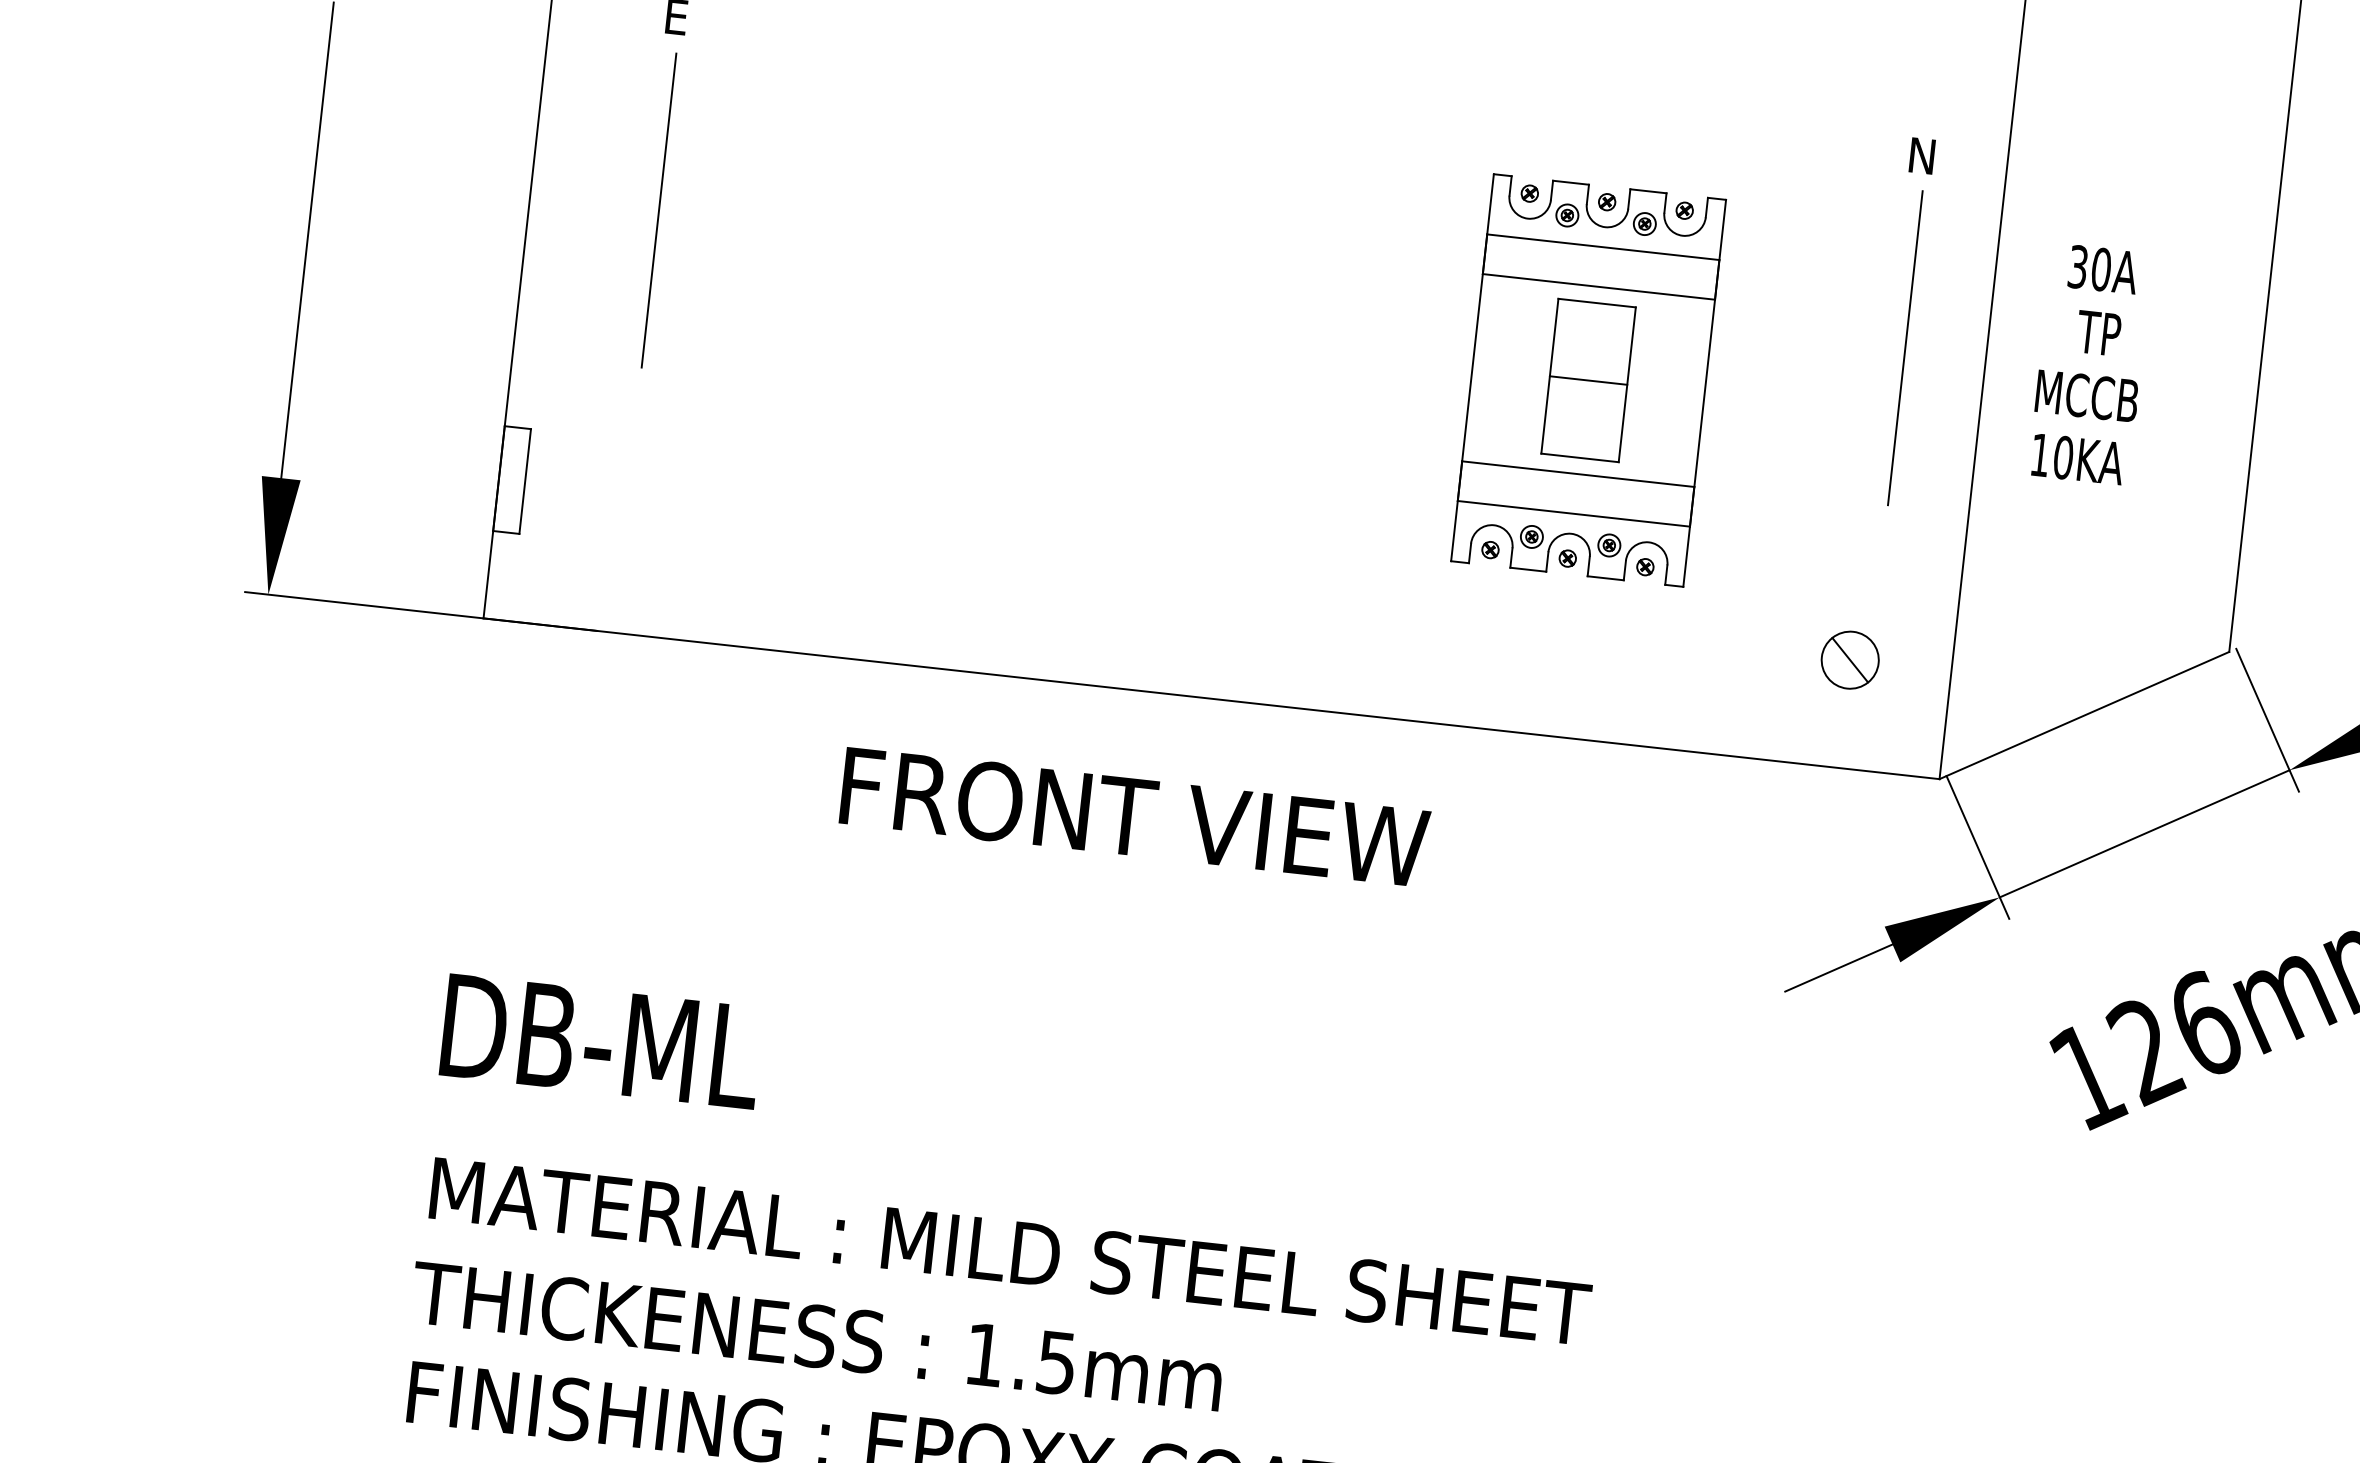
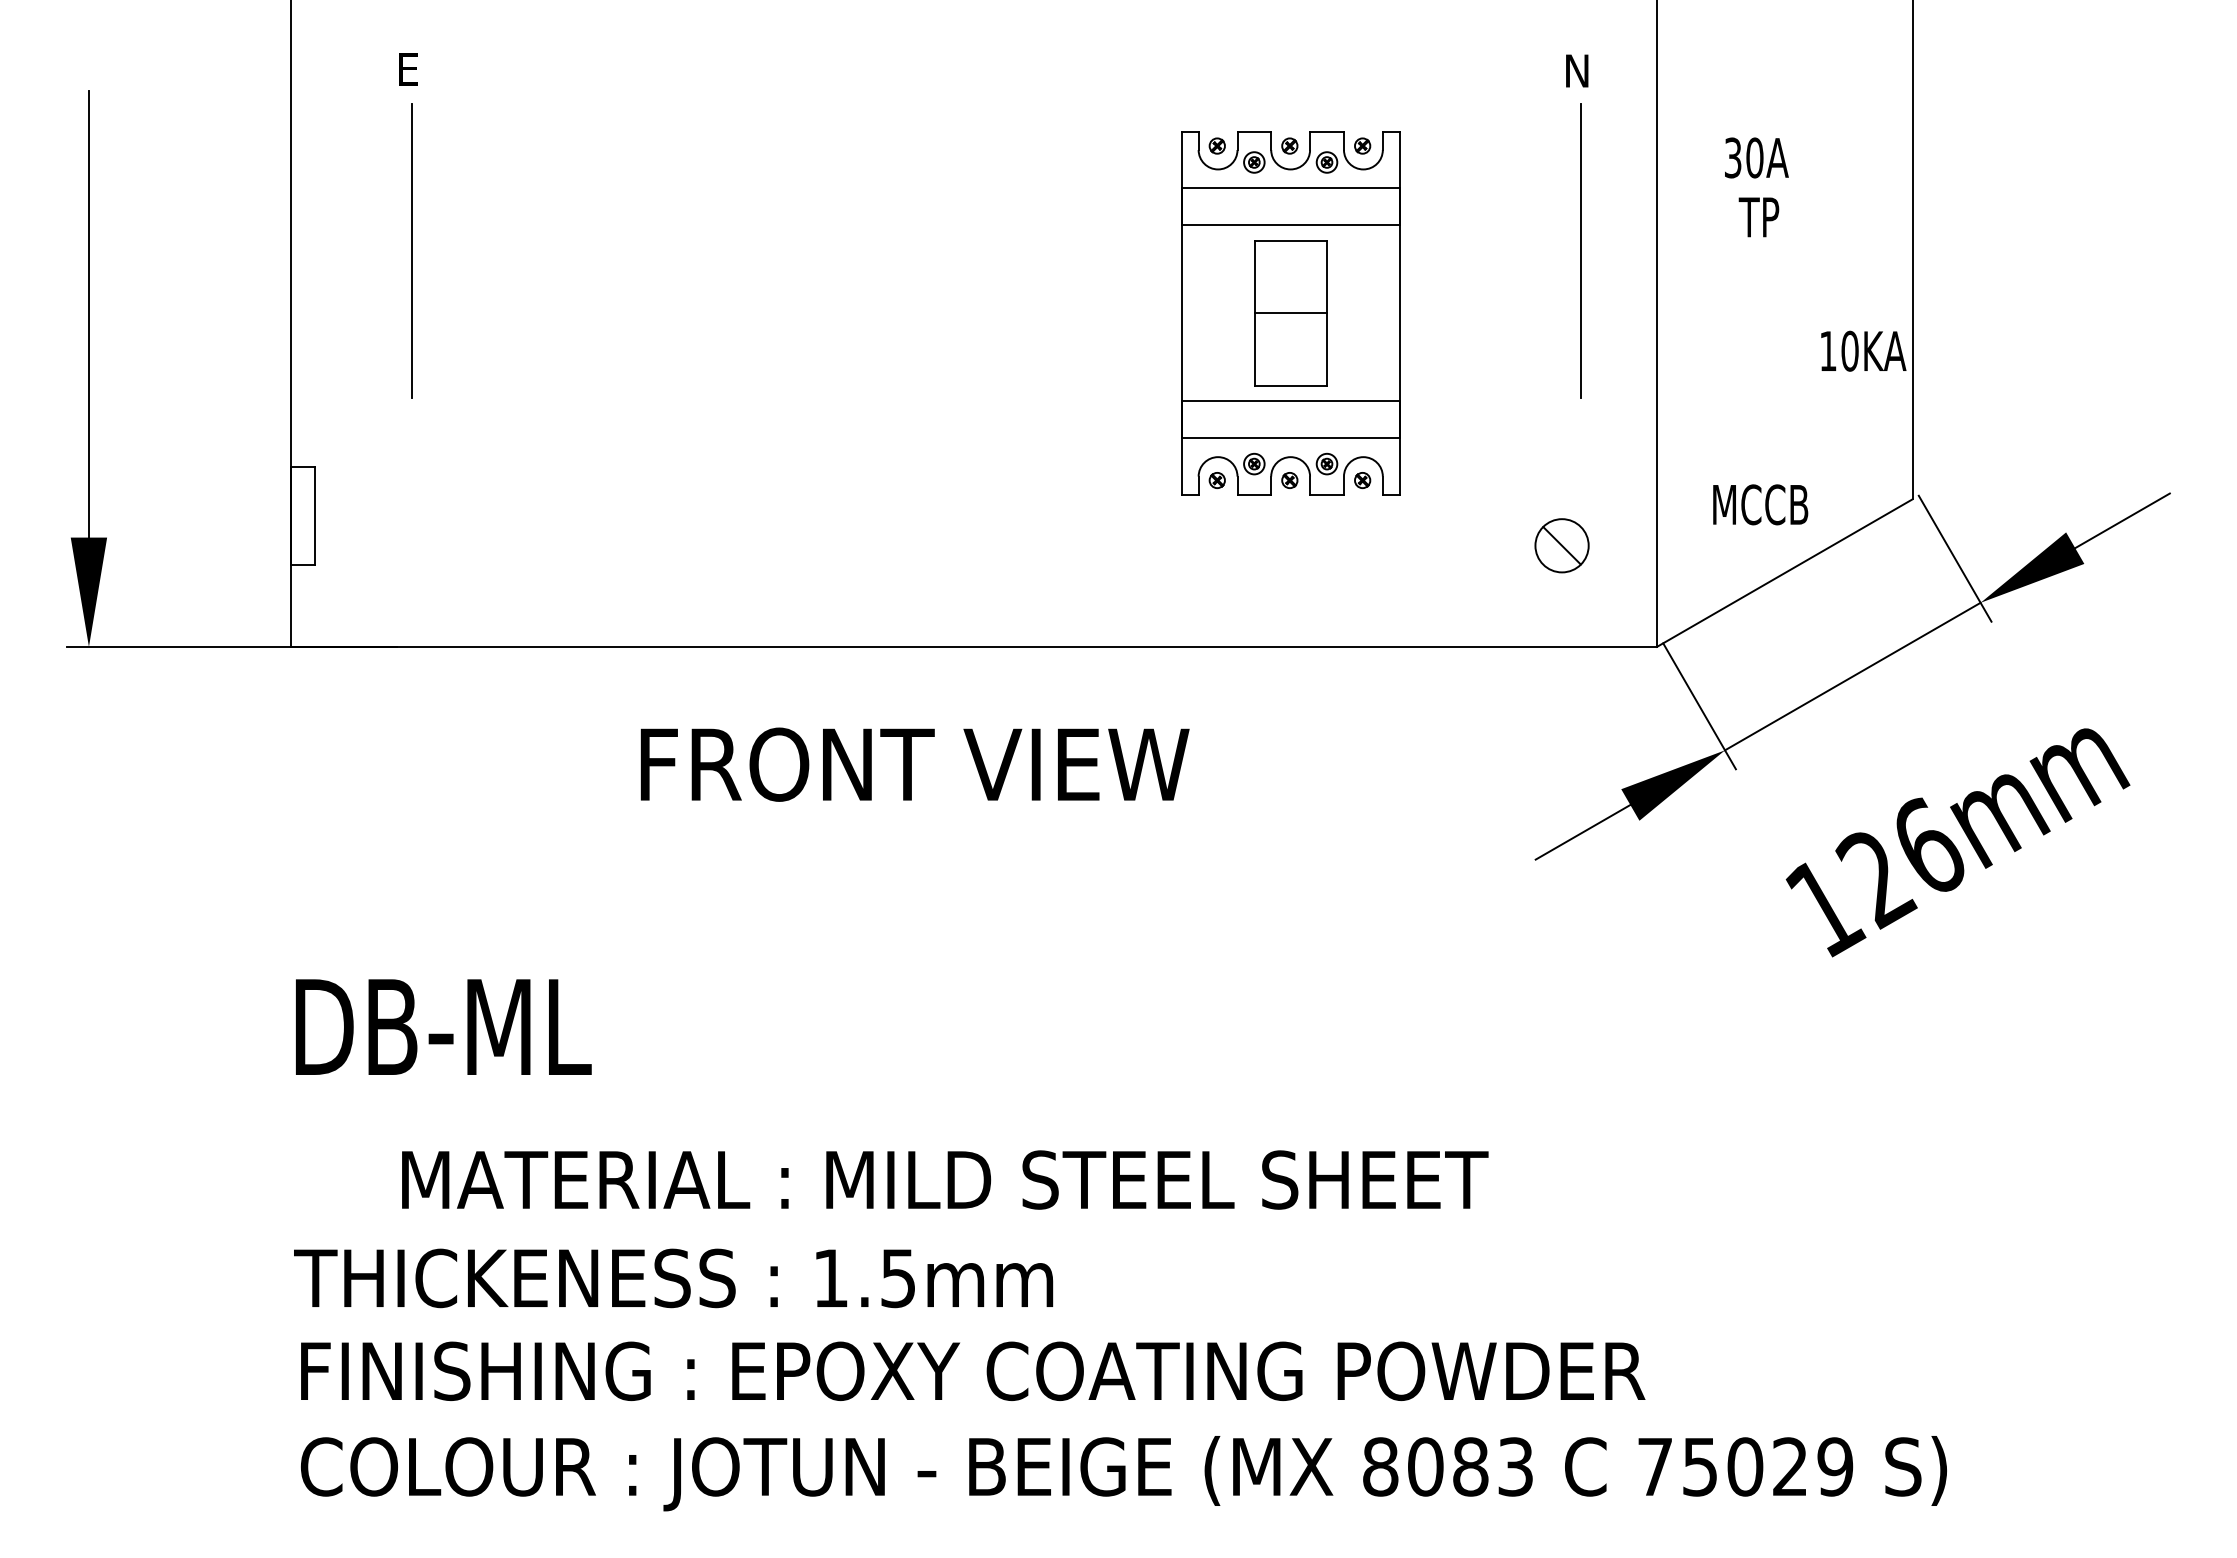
text: (2087, 395) -> (1760, 504), moved
text: (2077, 458) -> (1863, 350), moved
text: (1010, 1251) -> (945, 1179), moved

